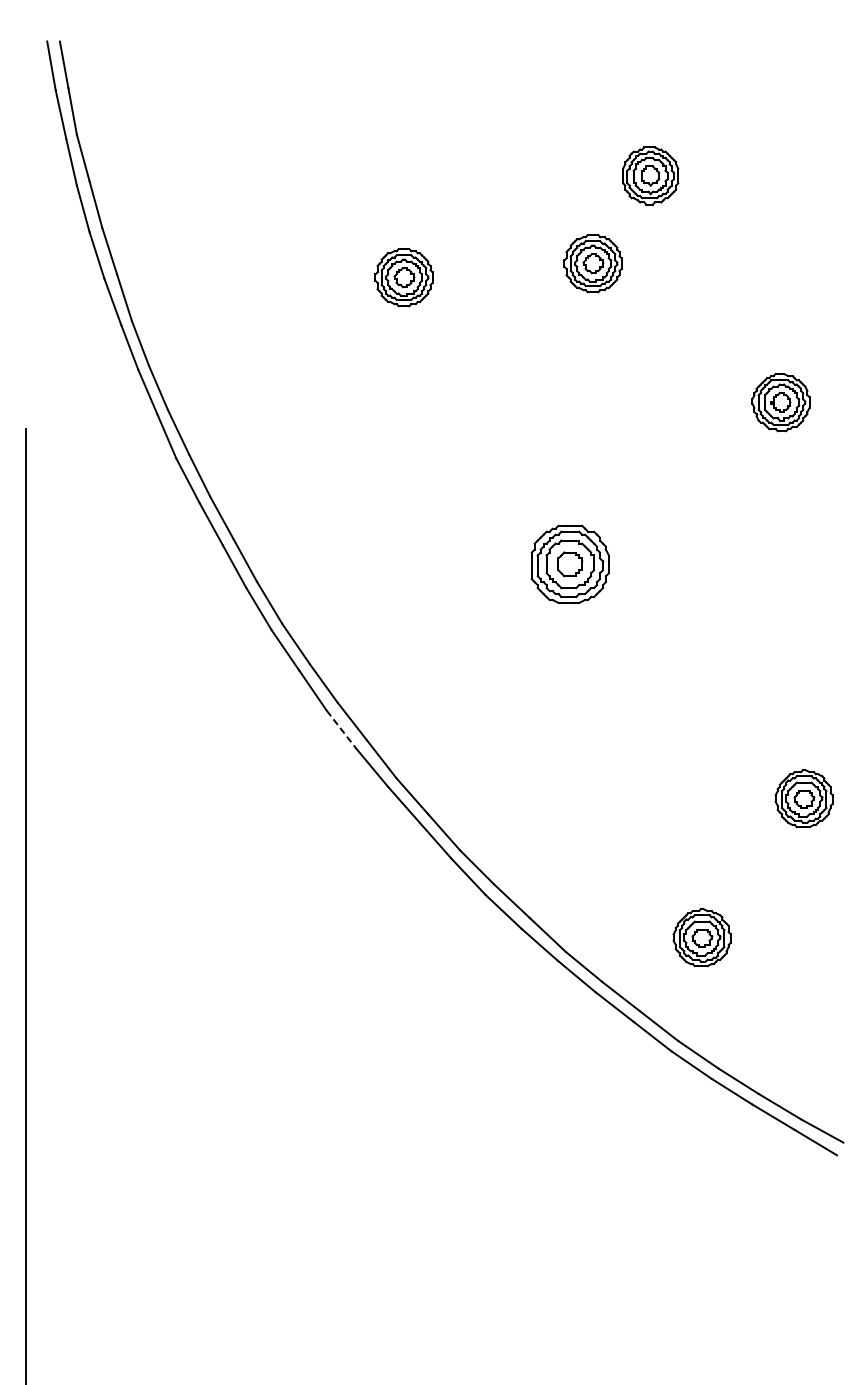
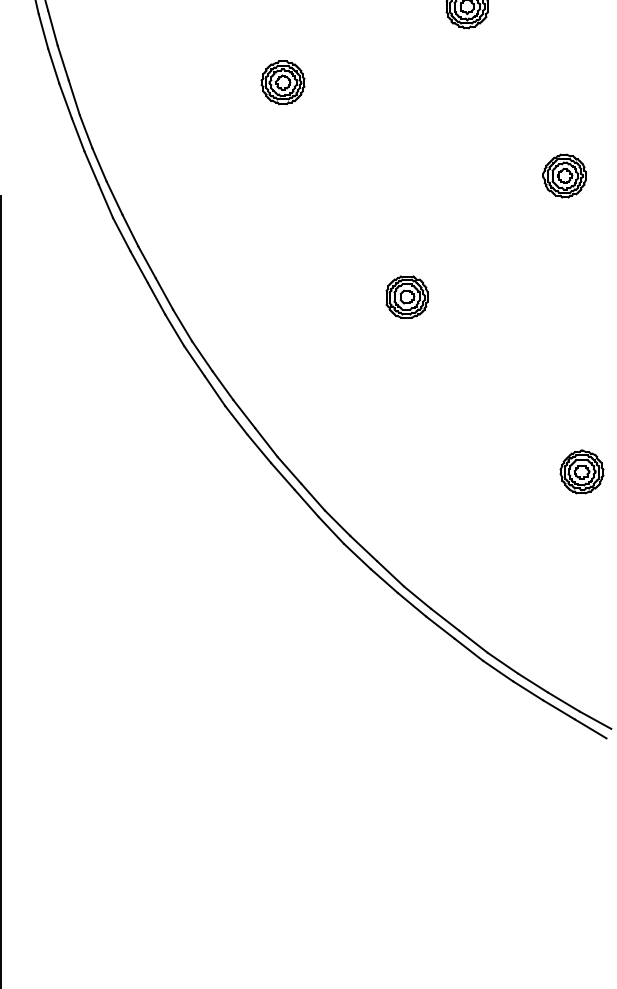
part: (592, 263) -> (423, 72), removed
part: (569, 564) -> (406, 297), size x0.71
line: (341, 730) -> (236, 421), dashed -> solid
part: (701, 937) -> (505, 575), removed

